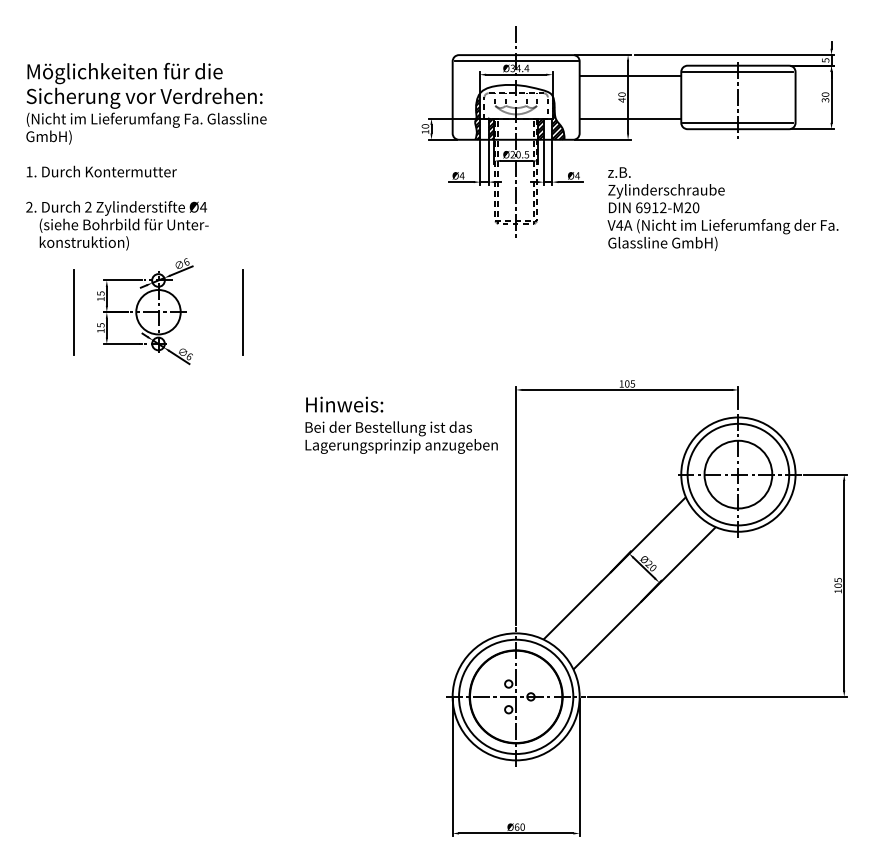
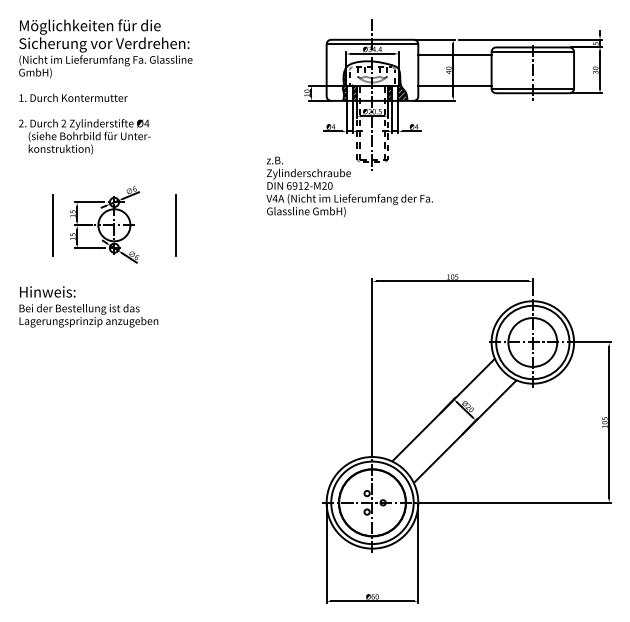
text: (146, 155) -> (105, 86), moved
text: (722, 208) -> (349, 186), moved
text: (401, 424) -> (88, 306), moved

